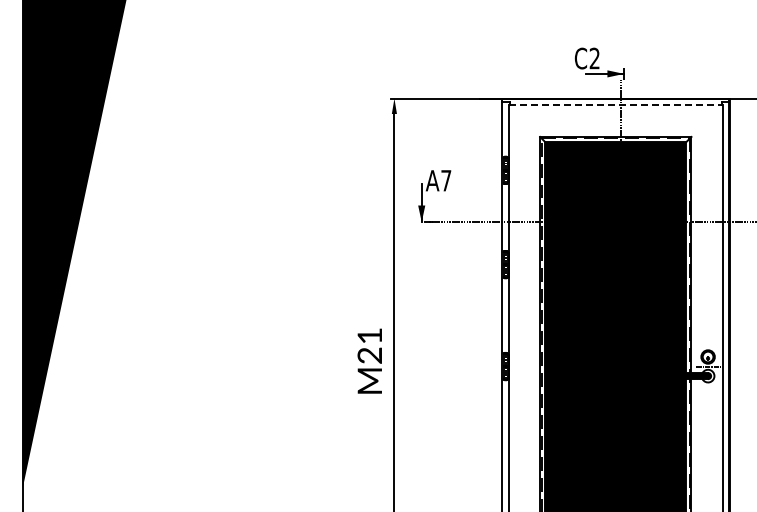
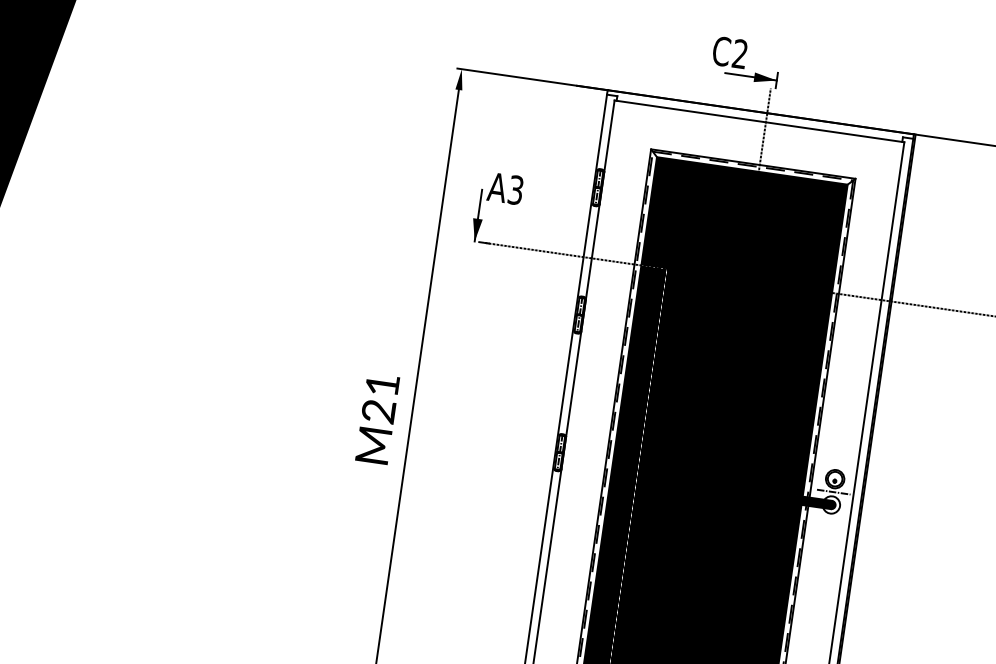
line: (616, 105) -> (760, 121), dashed -> solid
text: (446, 180) -> (516, 189), A7 -> A3

